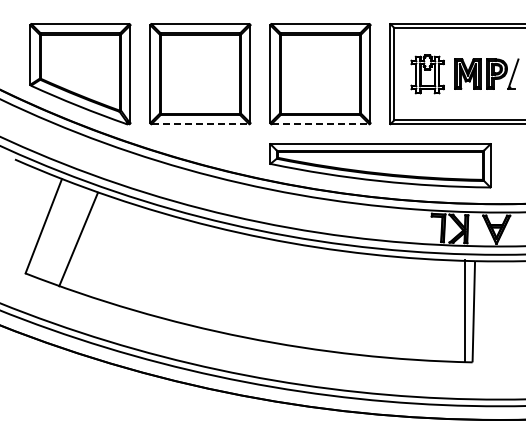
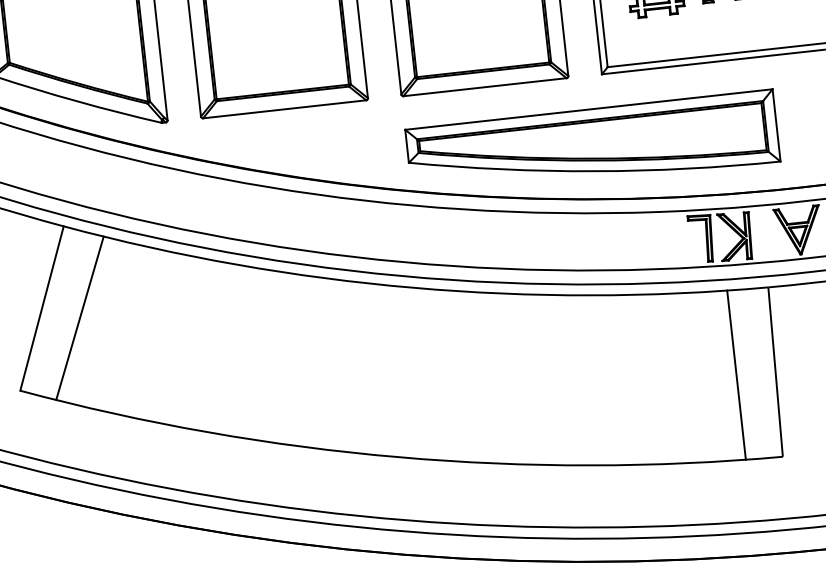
line: (200, 124) -> (284, 109), dashed -> solid
line: (320, 124) -> (485, 87), dashed -> solid
line: (78, 239) -> (79, 318), moved
line: (464, 310) -> (736, 374), moved

